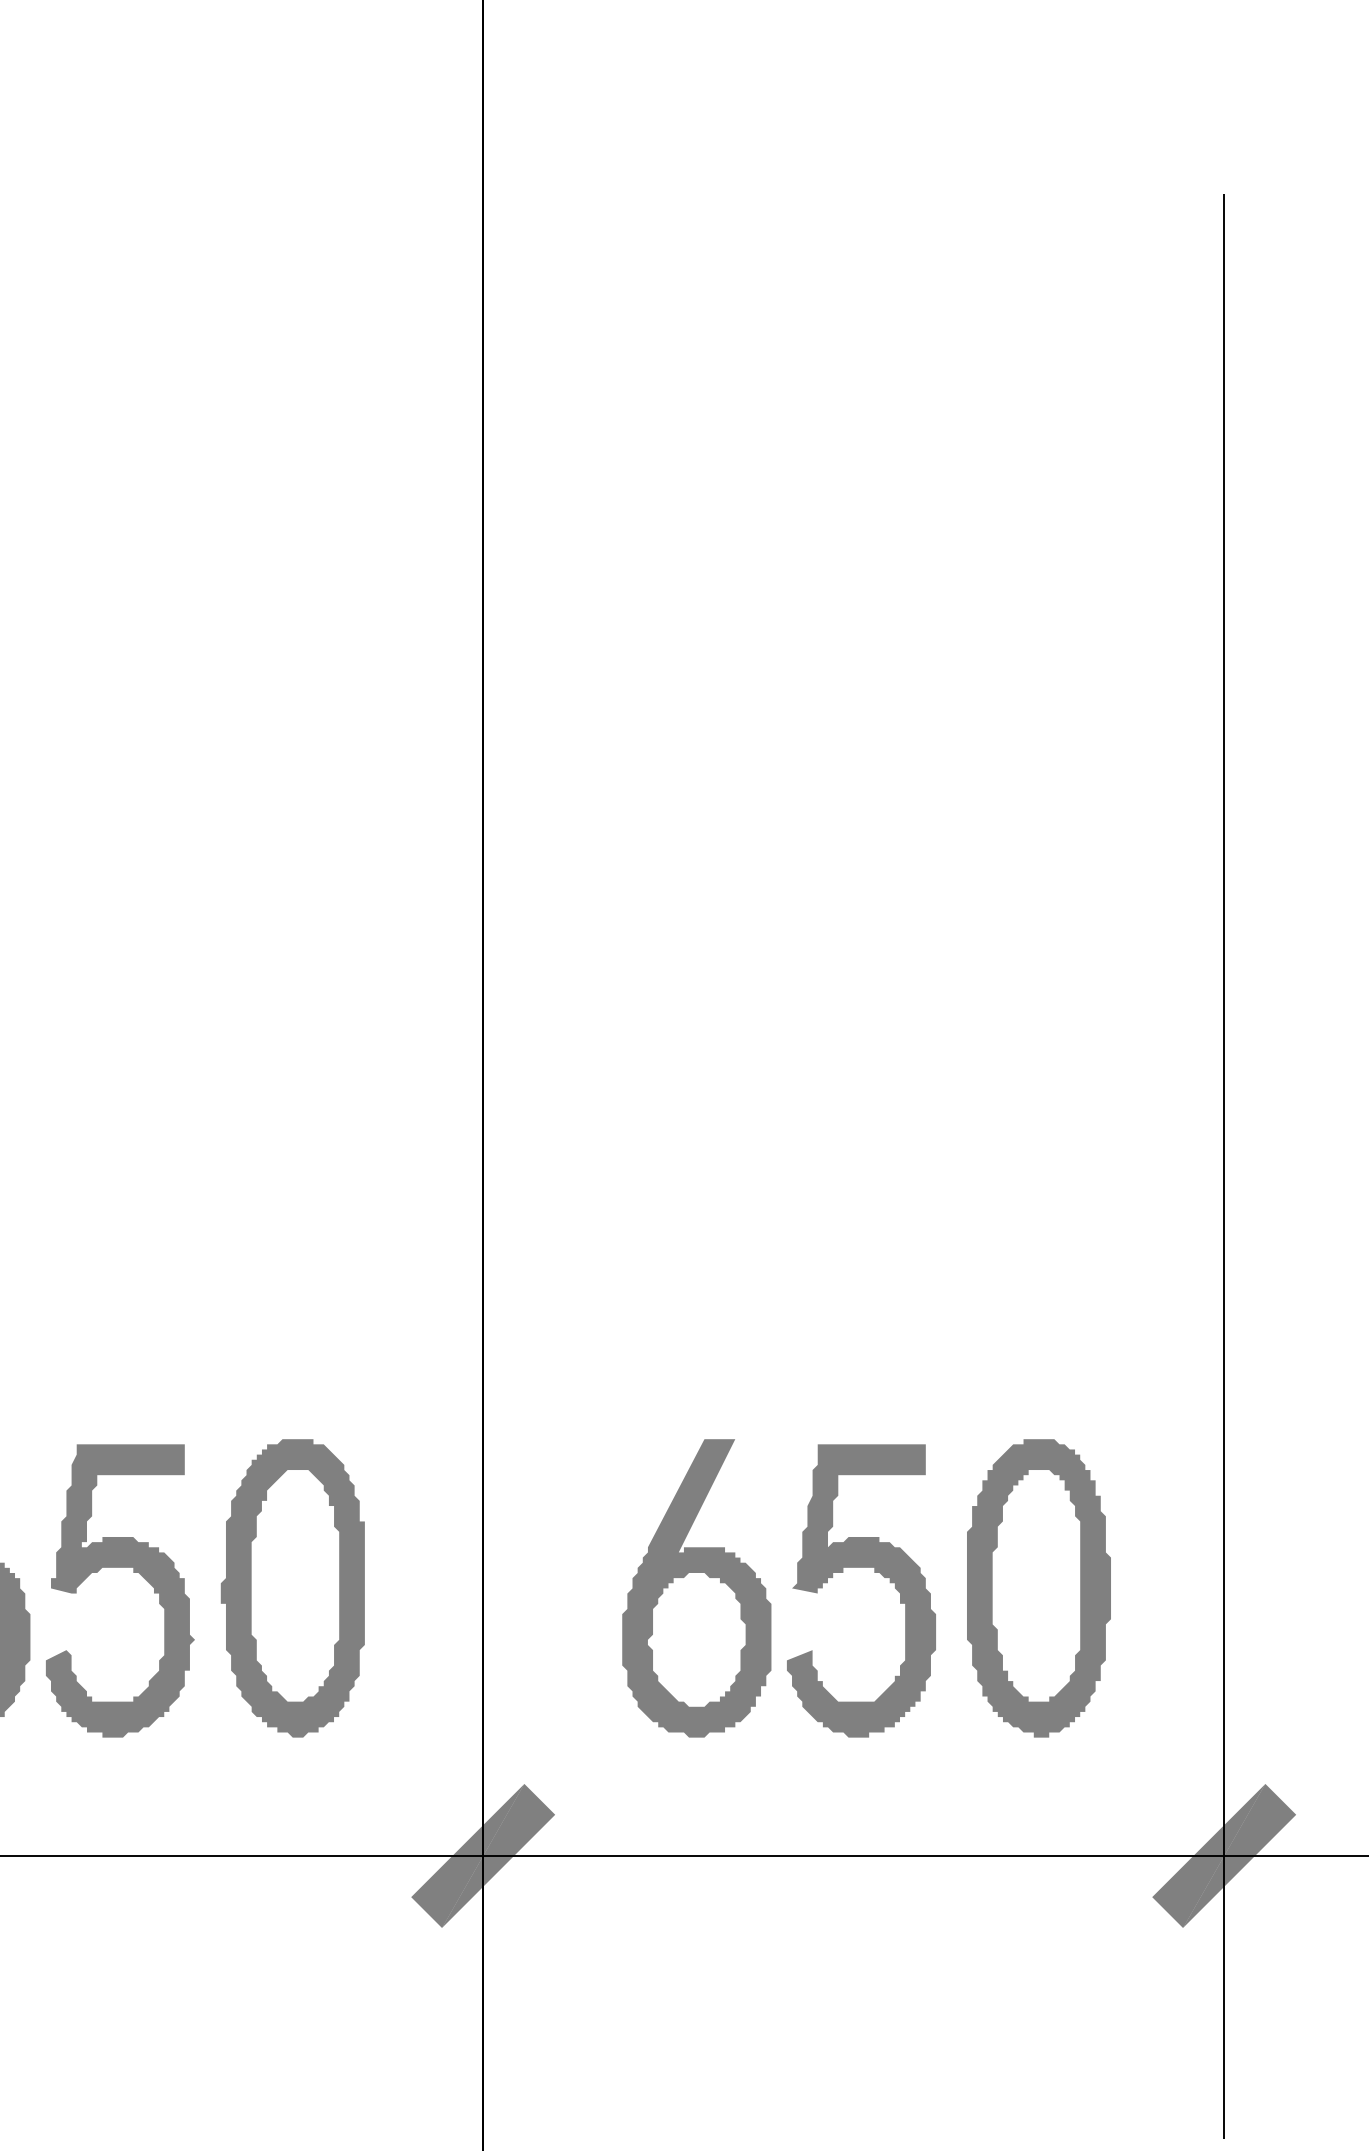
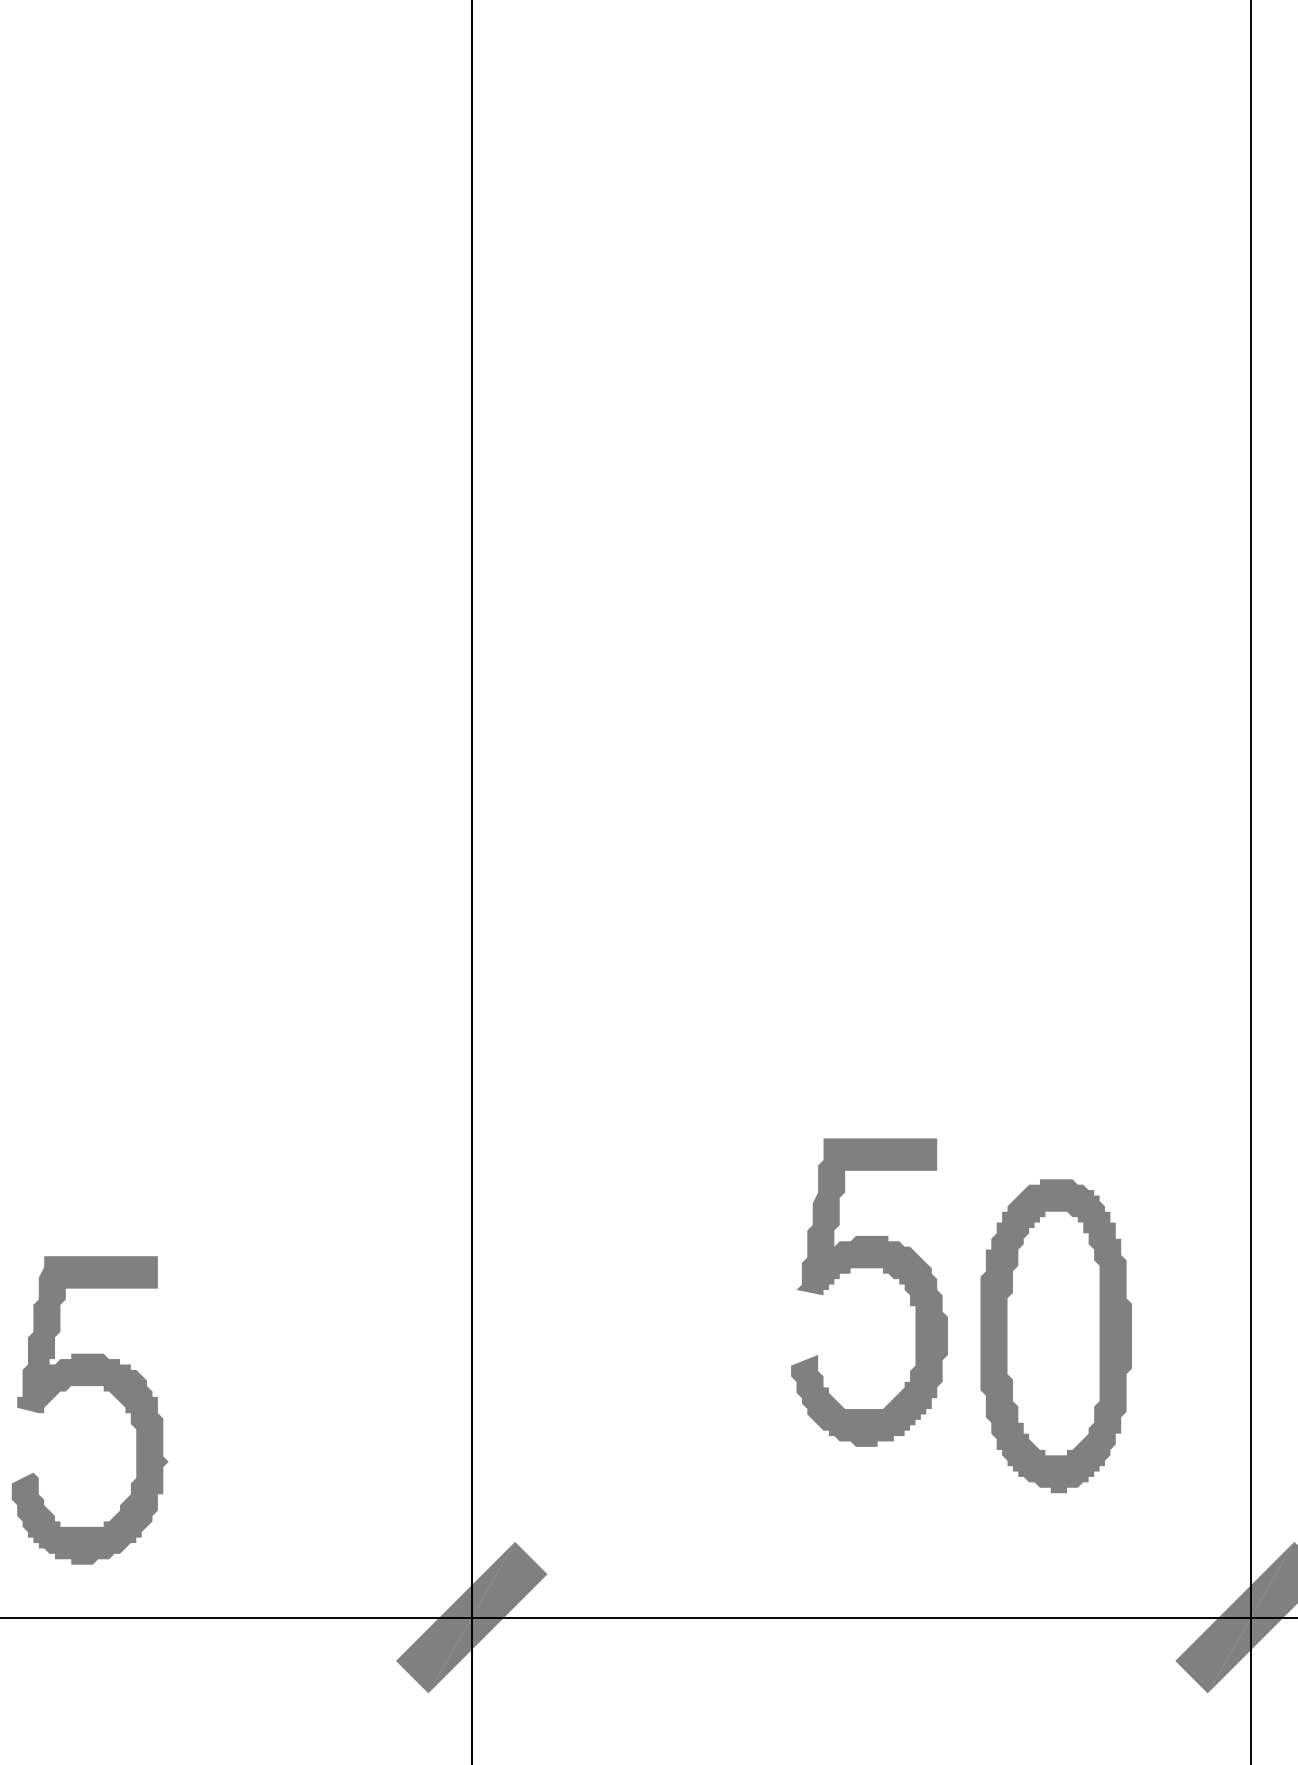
part: (133, 1572) -> (103, 1391), moved
part: (874, 1572) -> (883, 1273), moved
part: (292, 1588) -> (271, 1336), removed
part: (696, 1588) -> (696, 1336), removed

